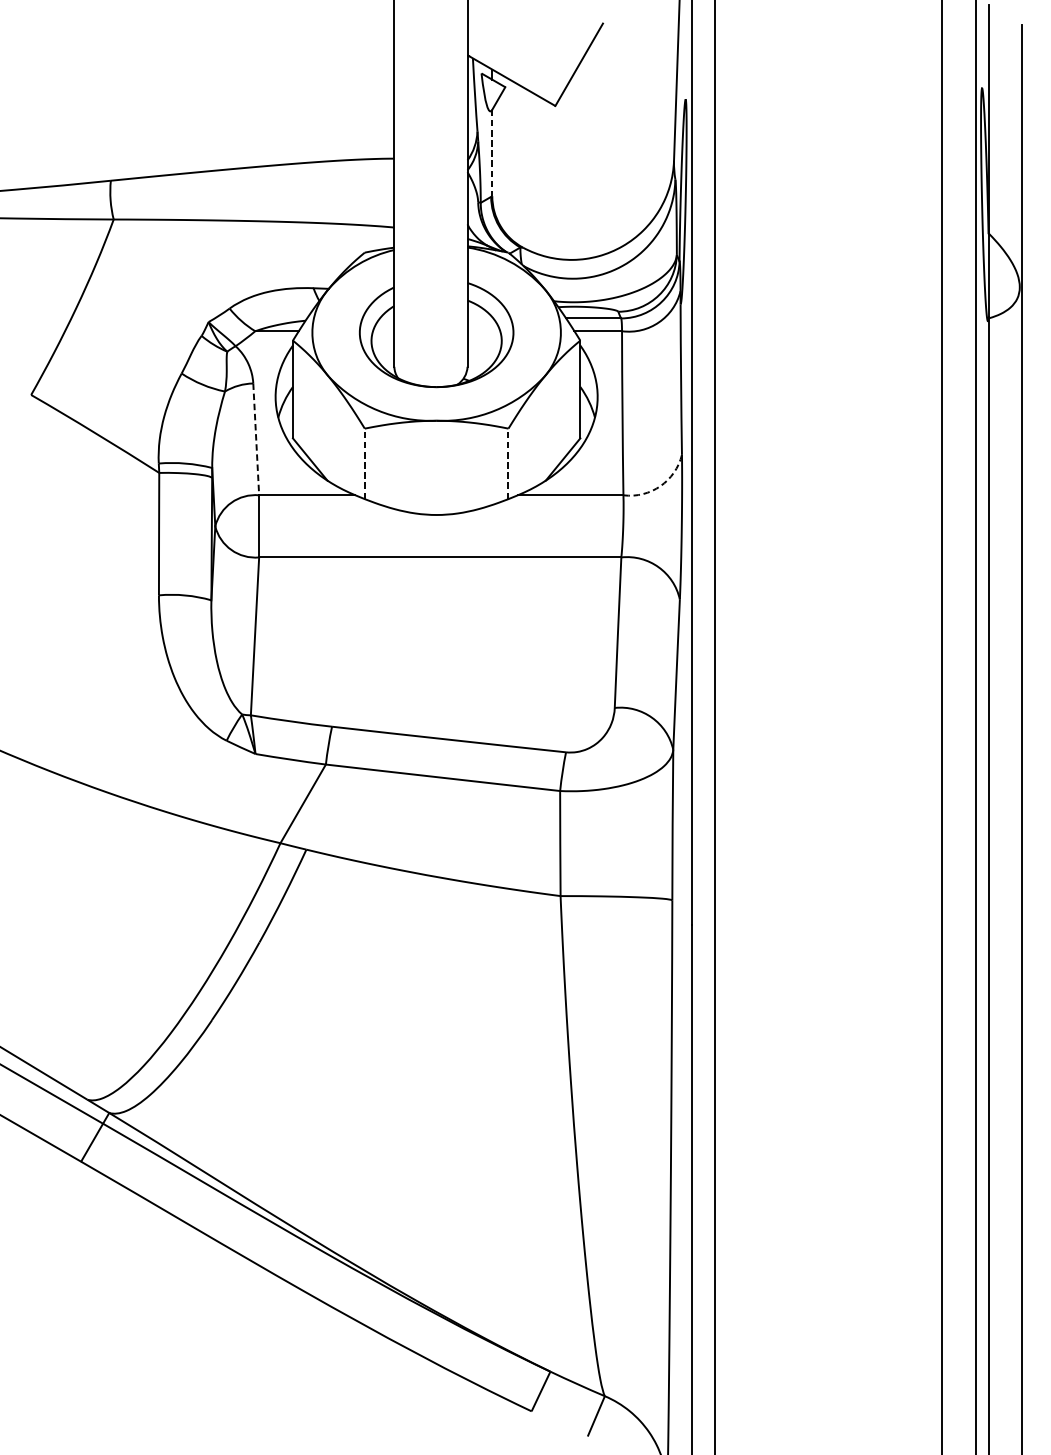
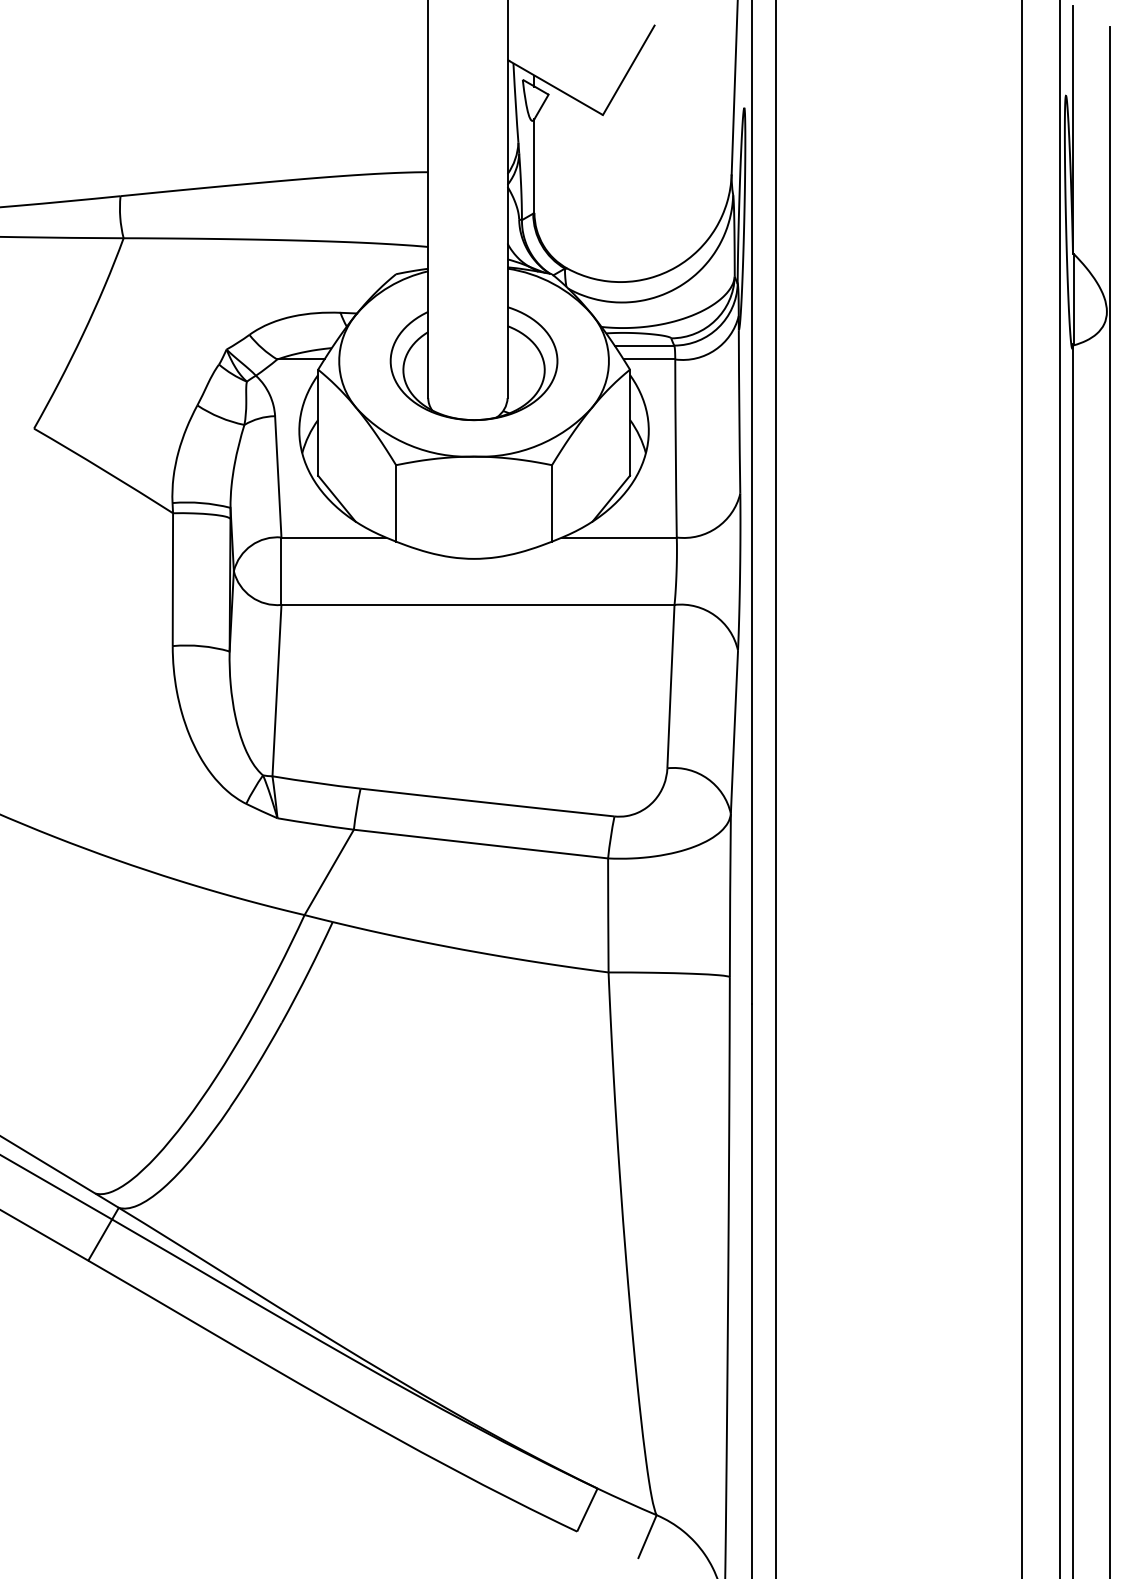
line: (492, 153) -> (534, 166), dashed -> solid
line: (256, 439) -> (278, 476), dashed -> solid
line: (365, 463) -> (396, 502), dashed -> solid
line: (508, 463) -> (552, 502), dashed -> solid
arc: (660, 486) -> (716, 527), dashed -> solid

